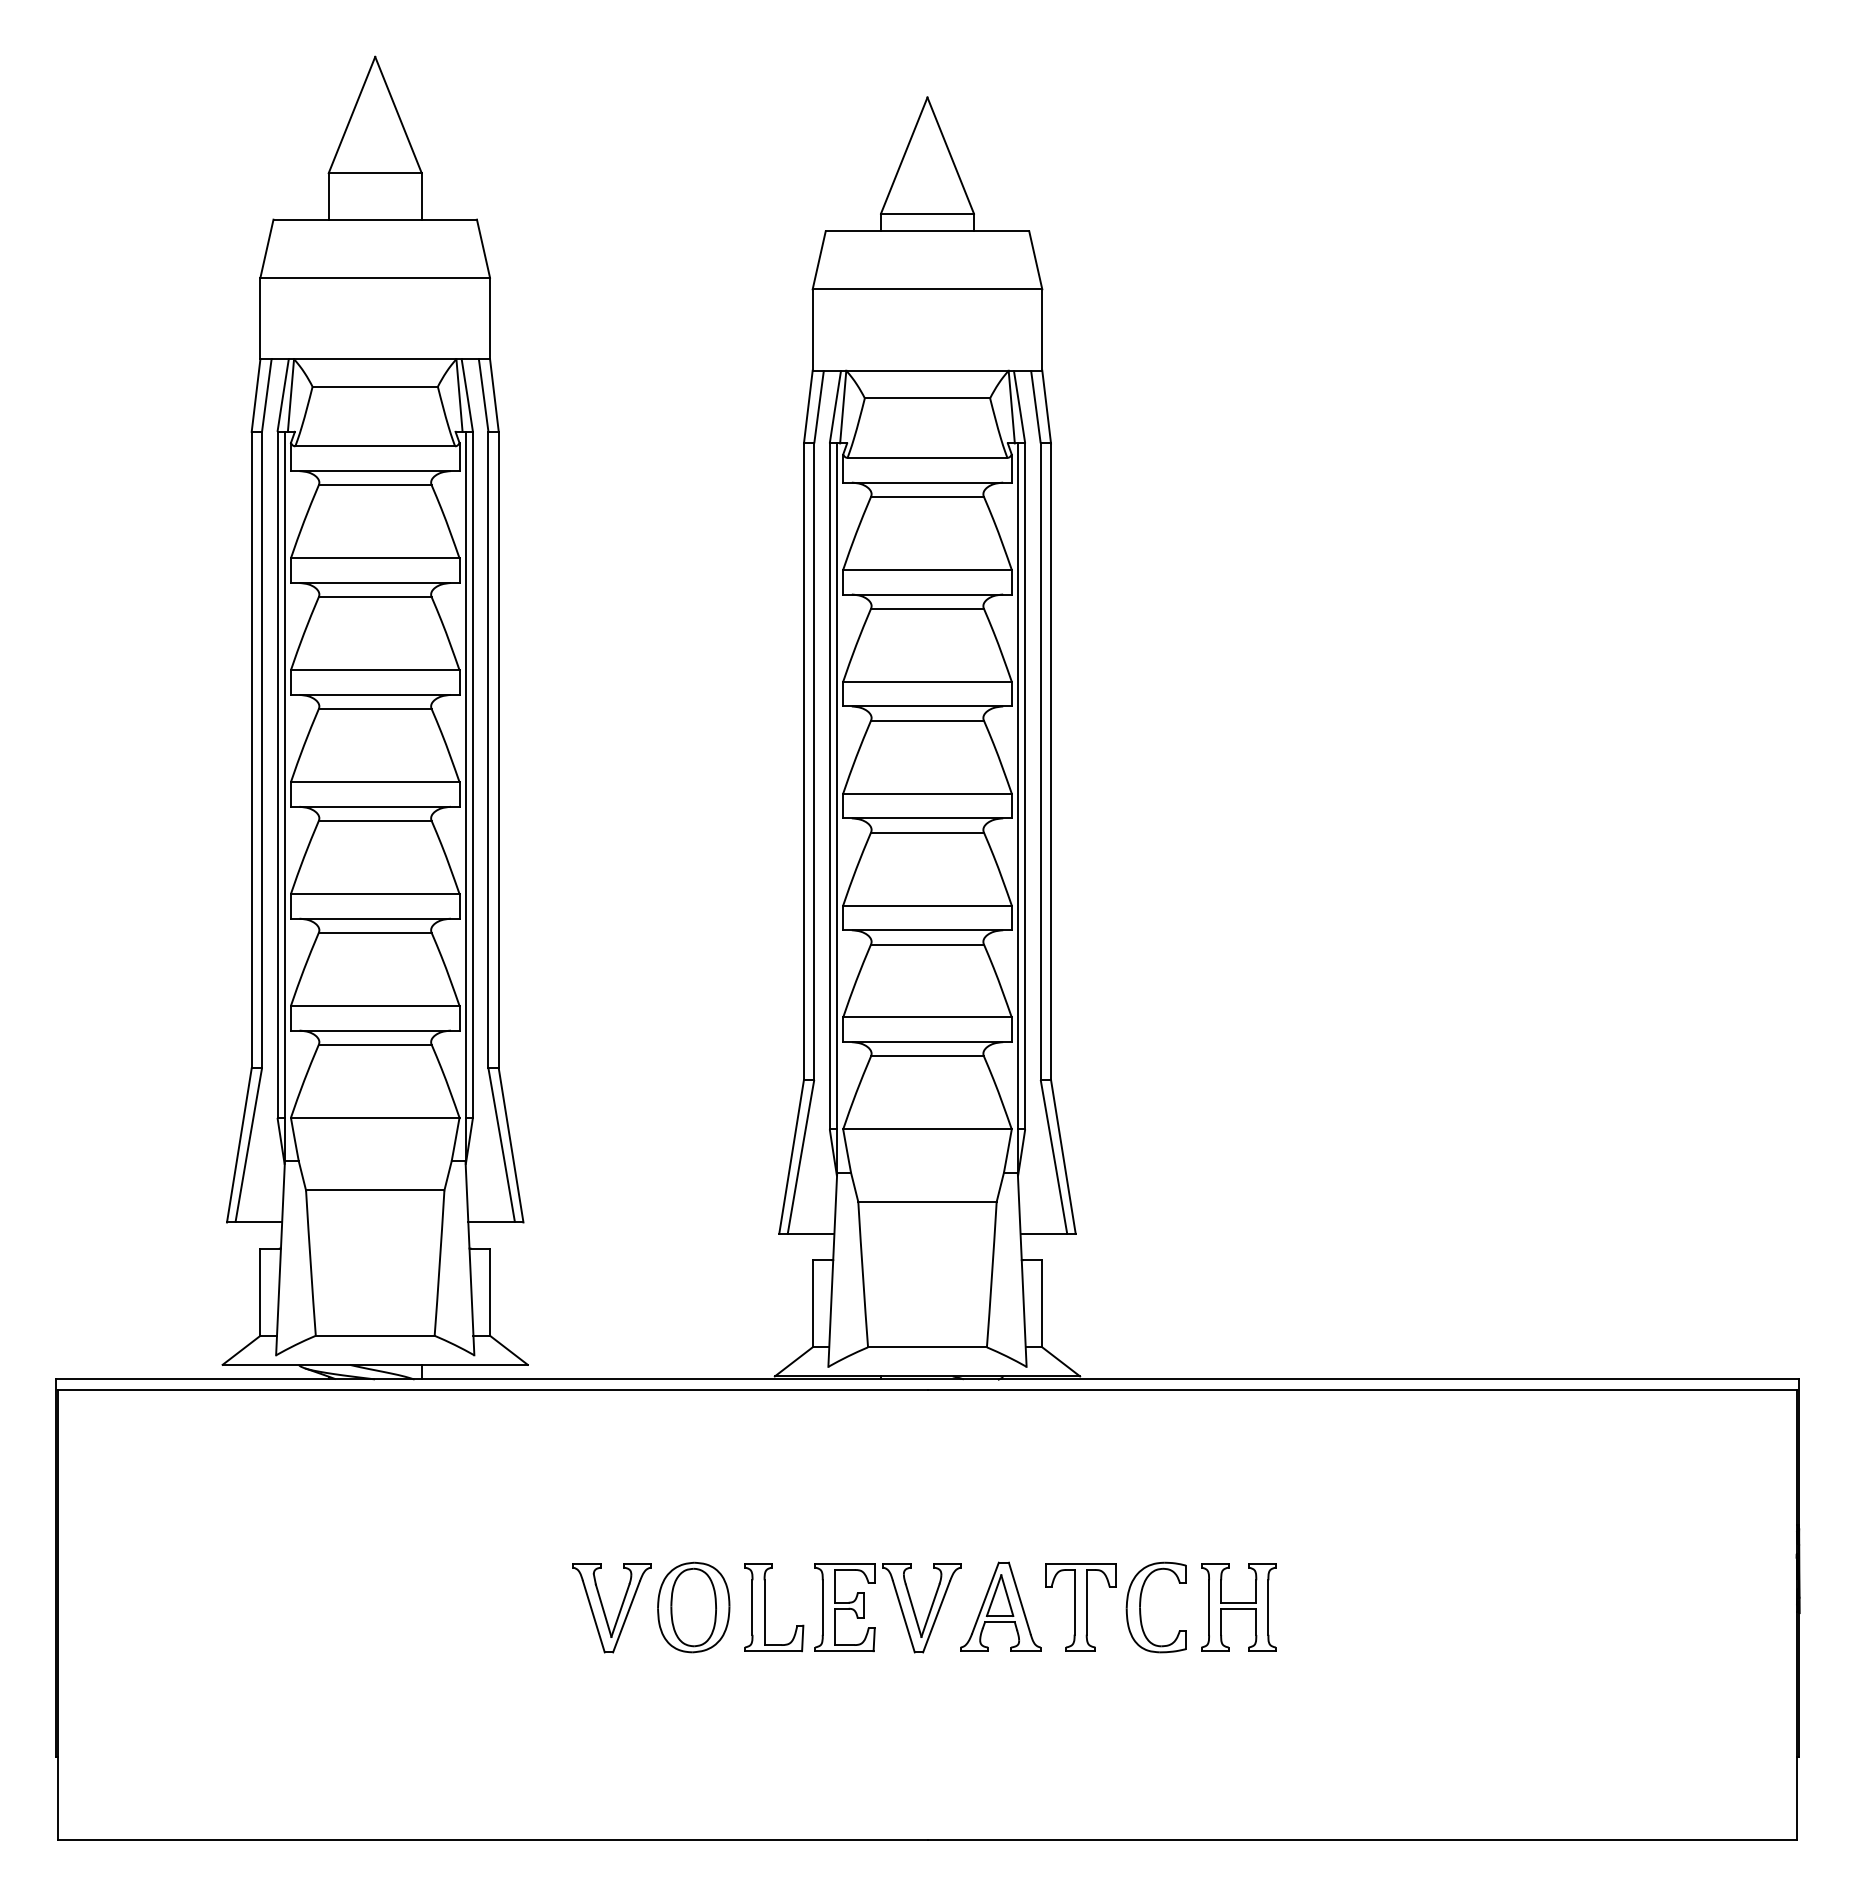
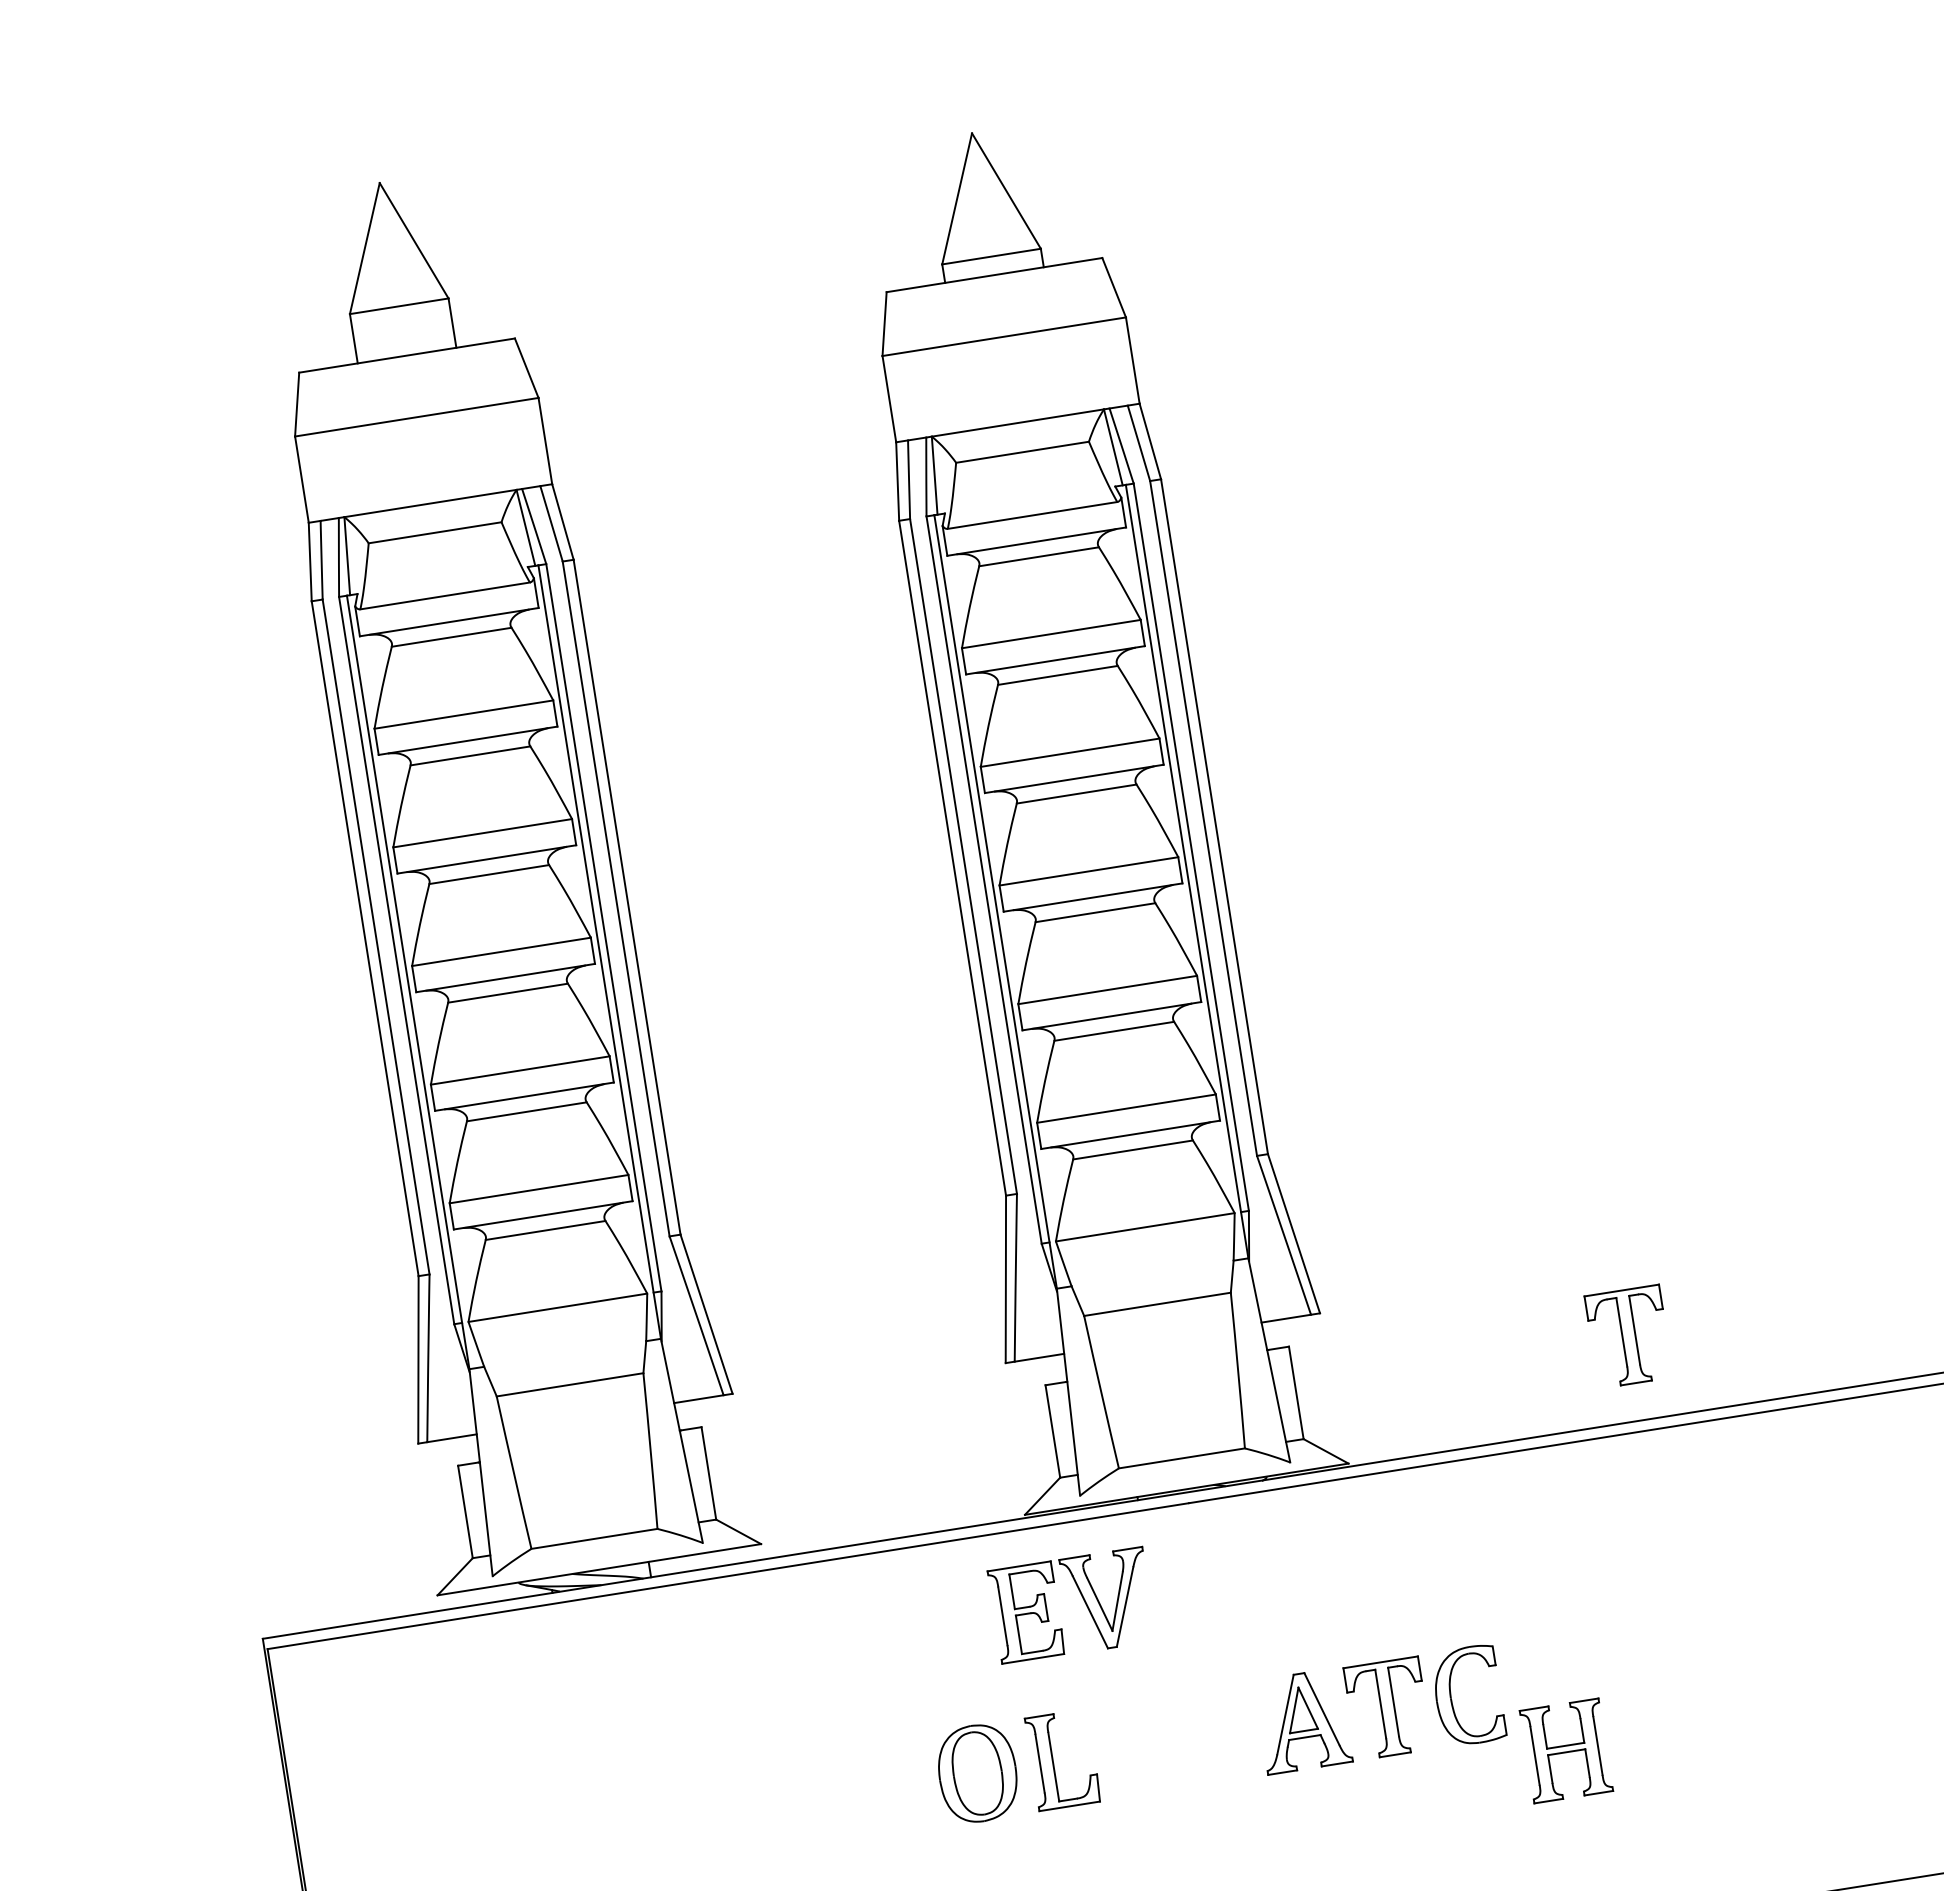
part: (1356, 1300) -> (1628, 1336), added
part: (898, 1603) -> (1082, 1599), moved
part: (1238, 1607) -> (1566, 1750), moved
part: (604, 1609) -> (883, 1790), removed

